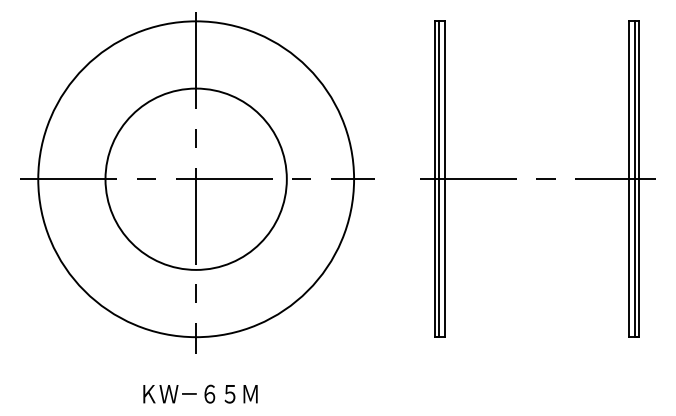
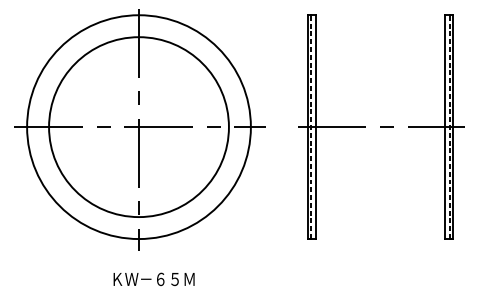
circle: (195, 178) -> (138, 126), size x1.4
line: (439, 179) -> (311, 127), solid -> dashed
line: (634, 179) -> (449, 127), solid -> dashed
text: (200, 393) -> (154, 278), moved

